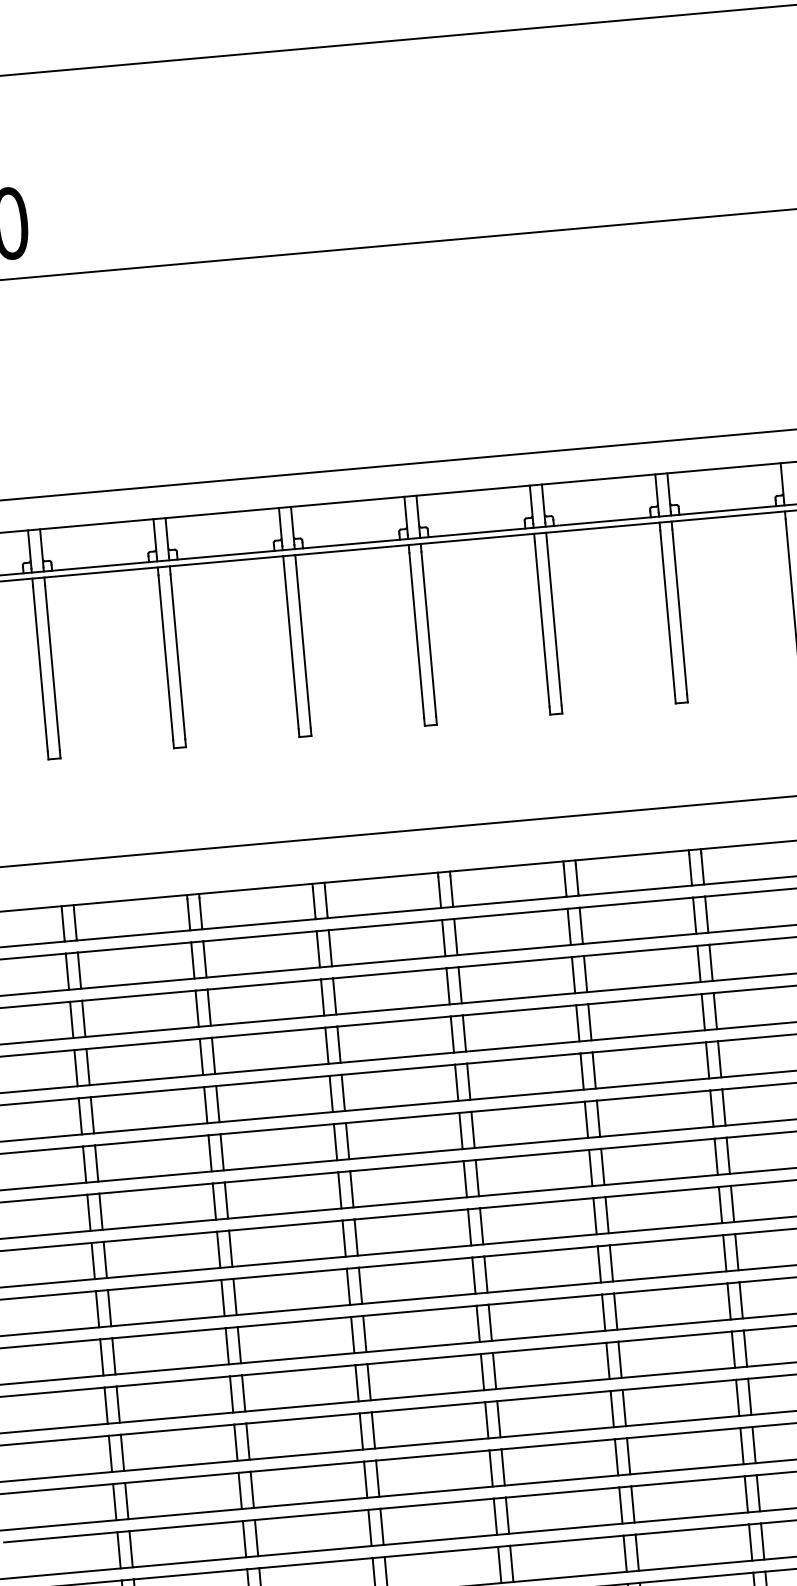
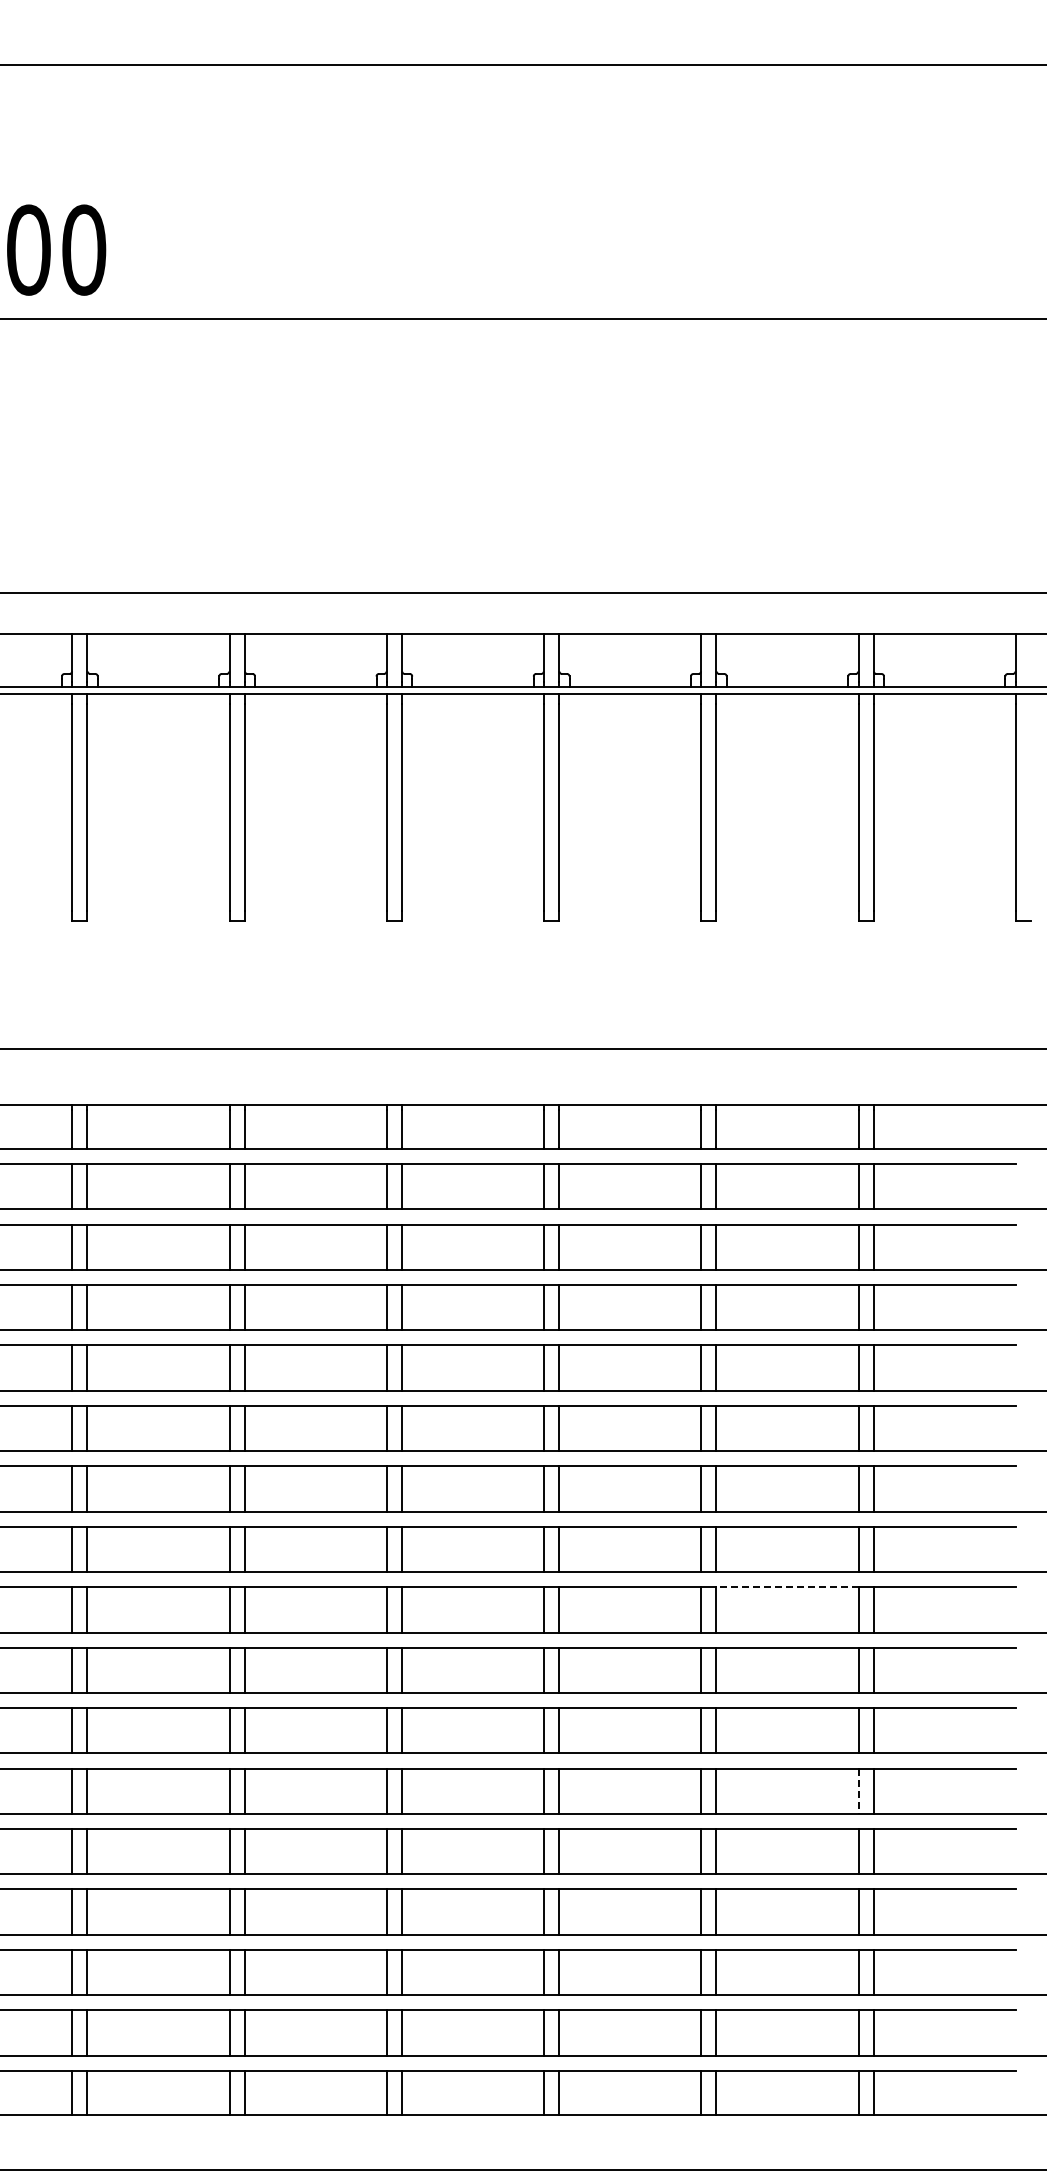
line: (665, 1240) -> (786, 1587), solid -> dashed
line: (737, 1398) -> (858, 1791), solid -> dashed

